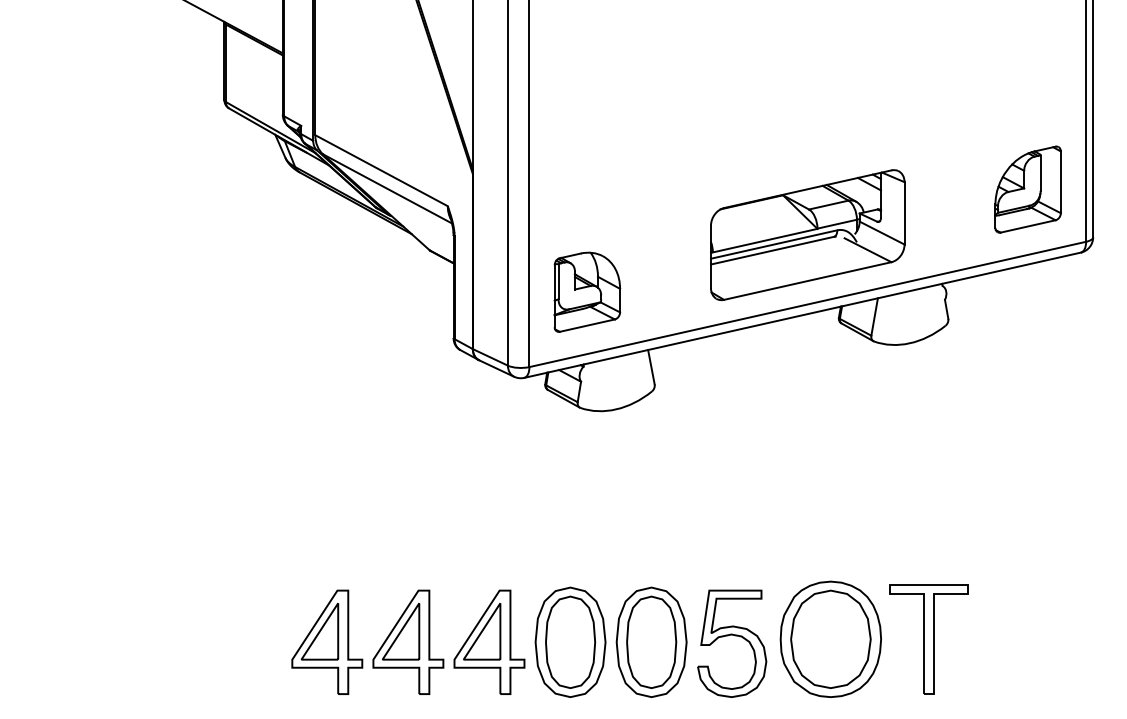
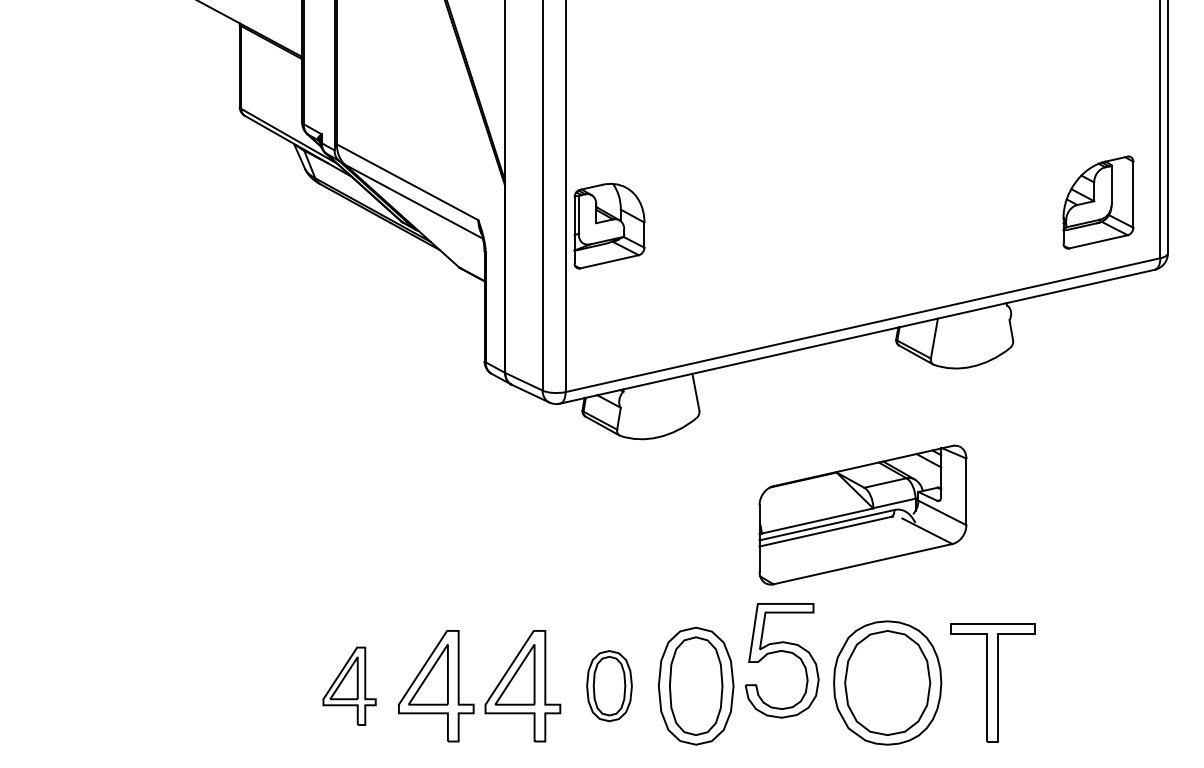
part: (807, 234) -> (862, 514), moved
part: (587, 292) -> (609, 226), moved
part: (729, 636) -> (779, 652), moved
part: (570, 641) -> (609, 685), size x0.6
part: (327, 642) -> (349, 686), size x0.7

